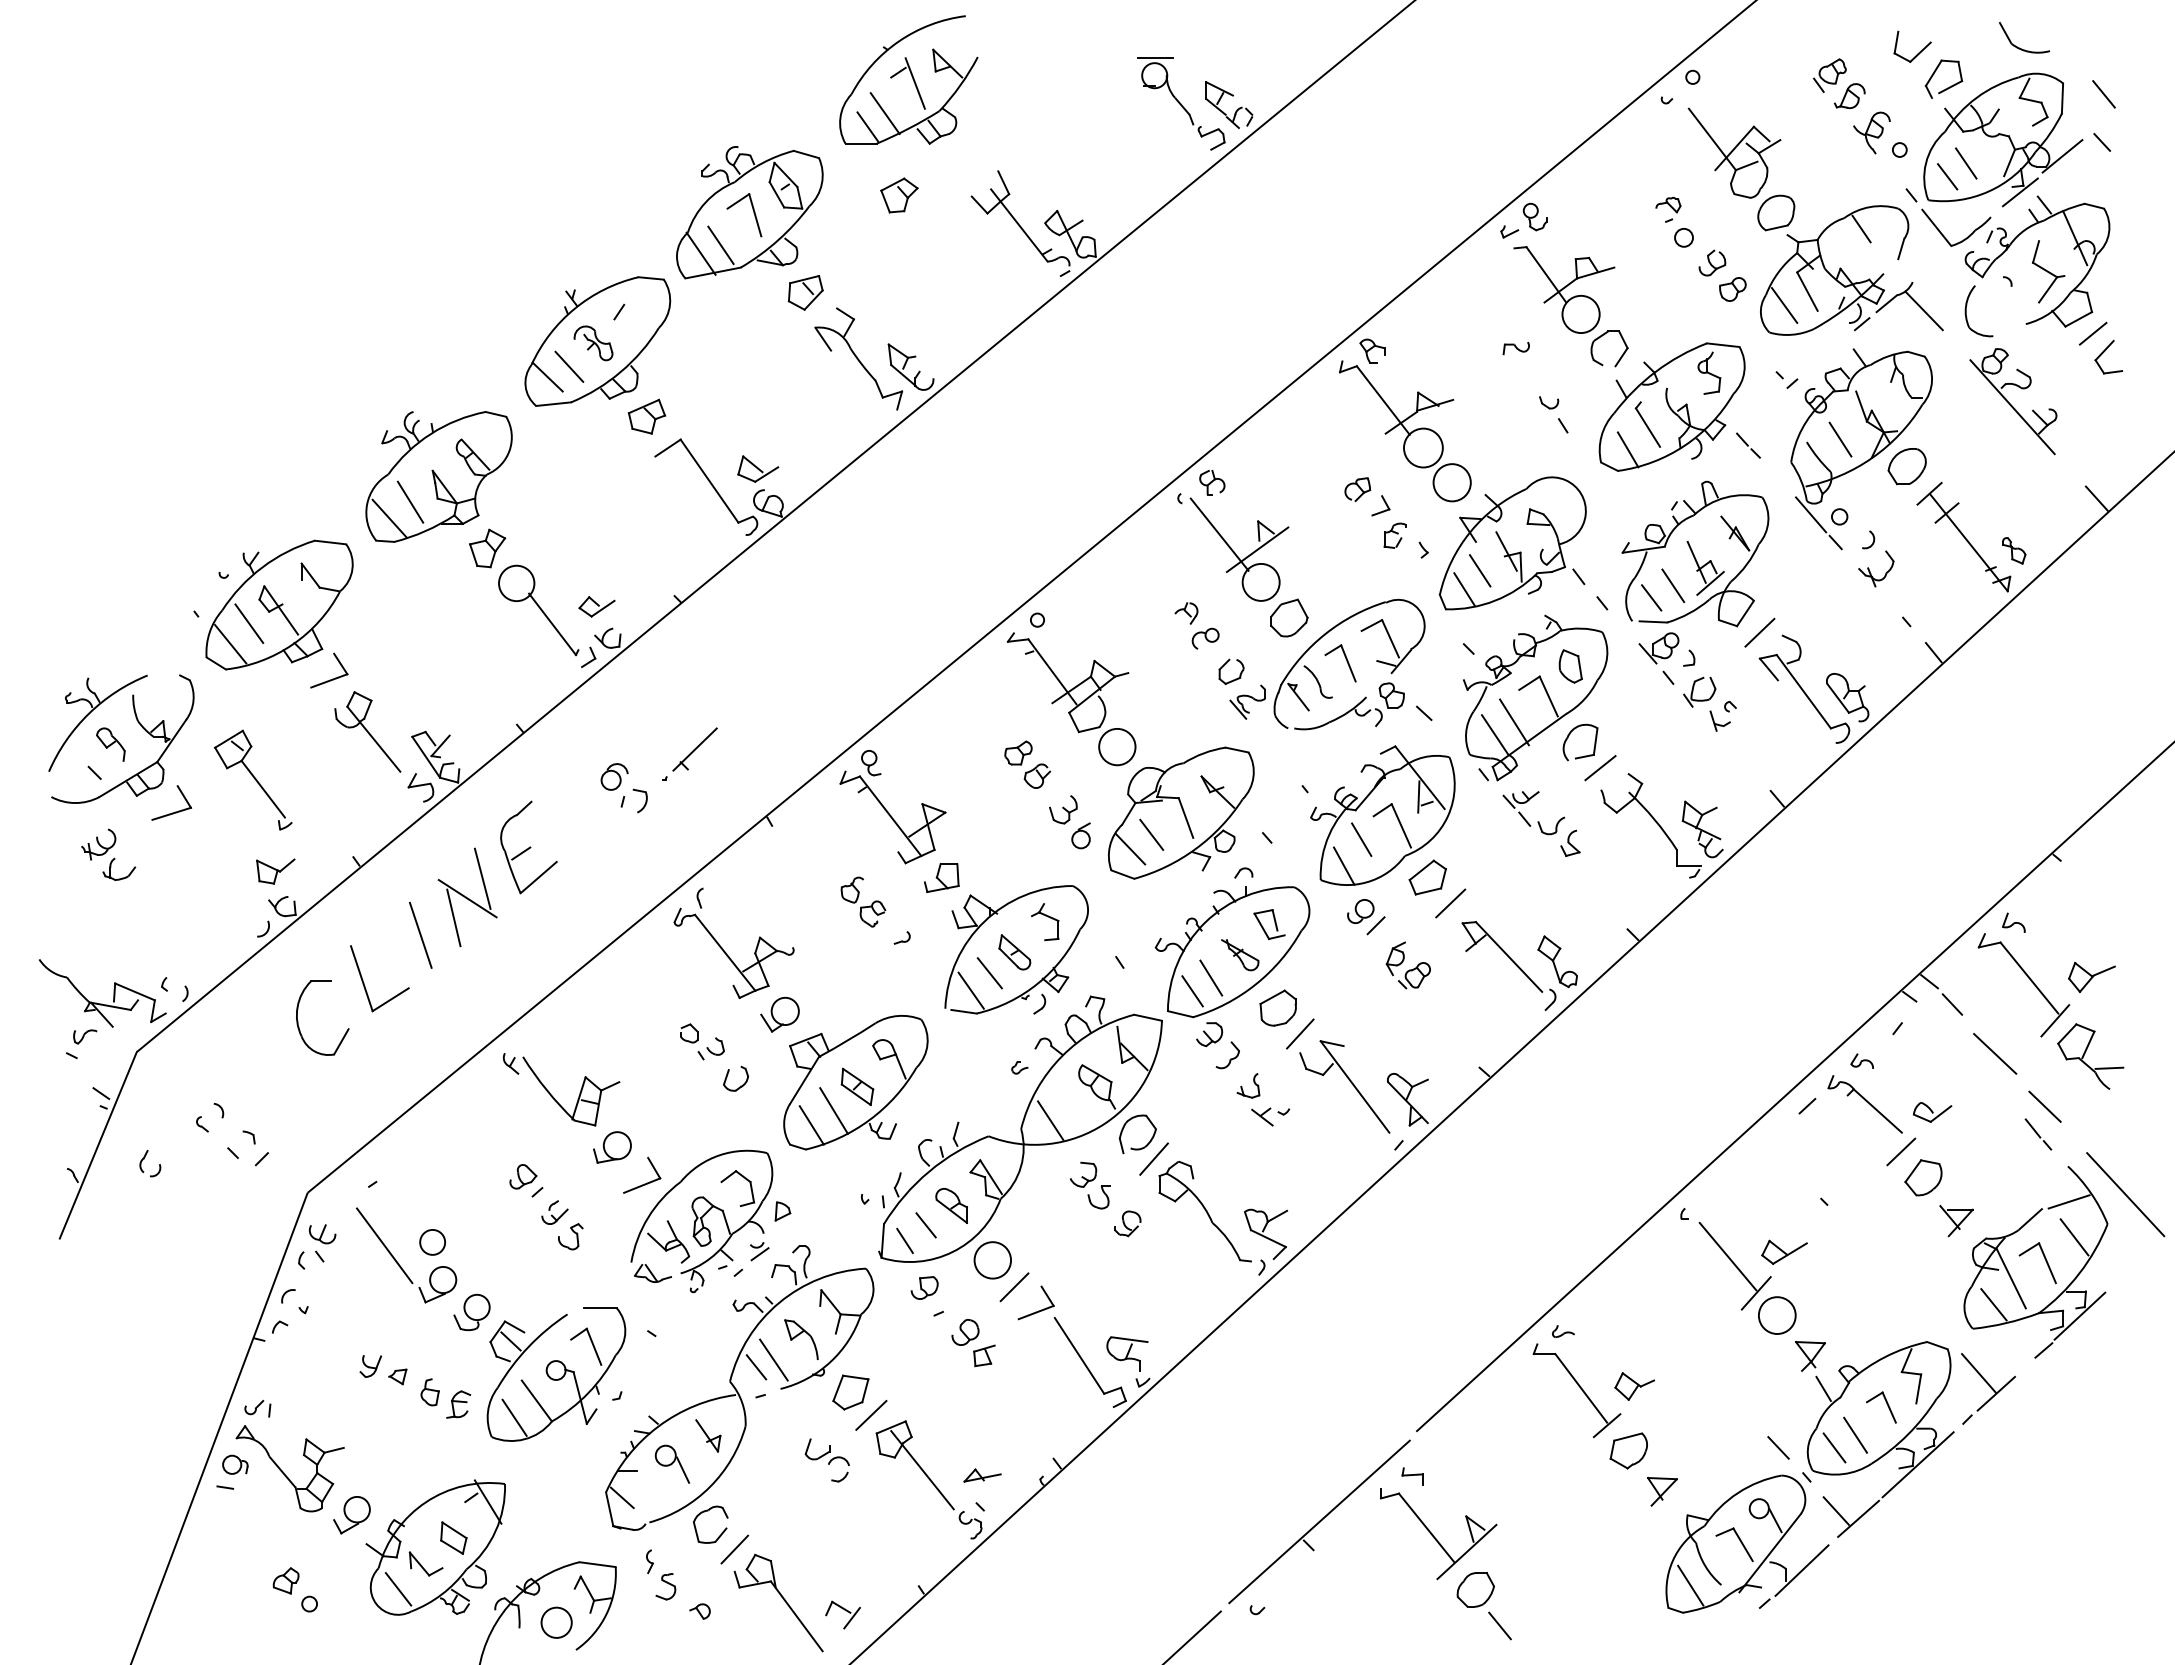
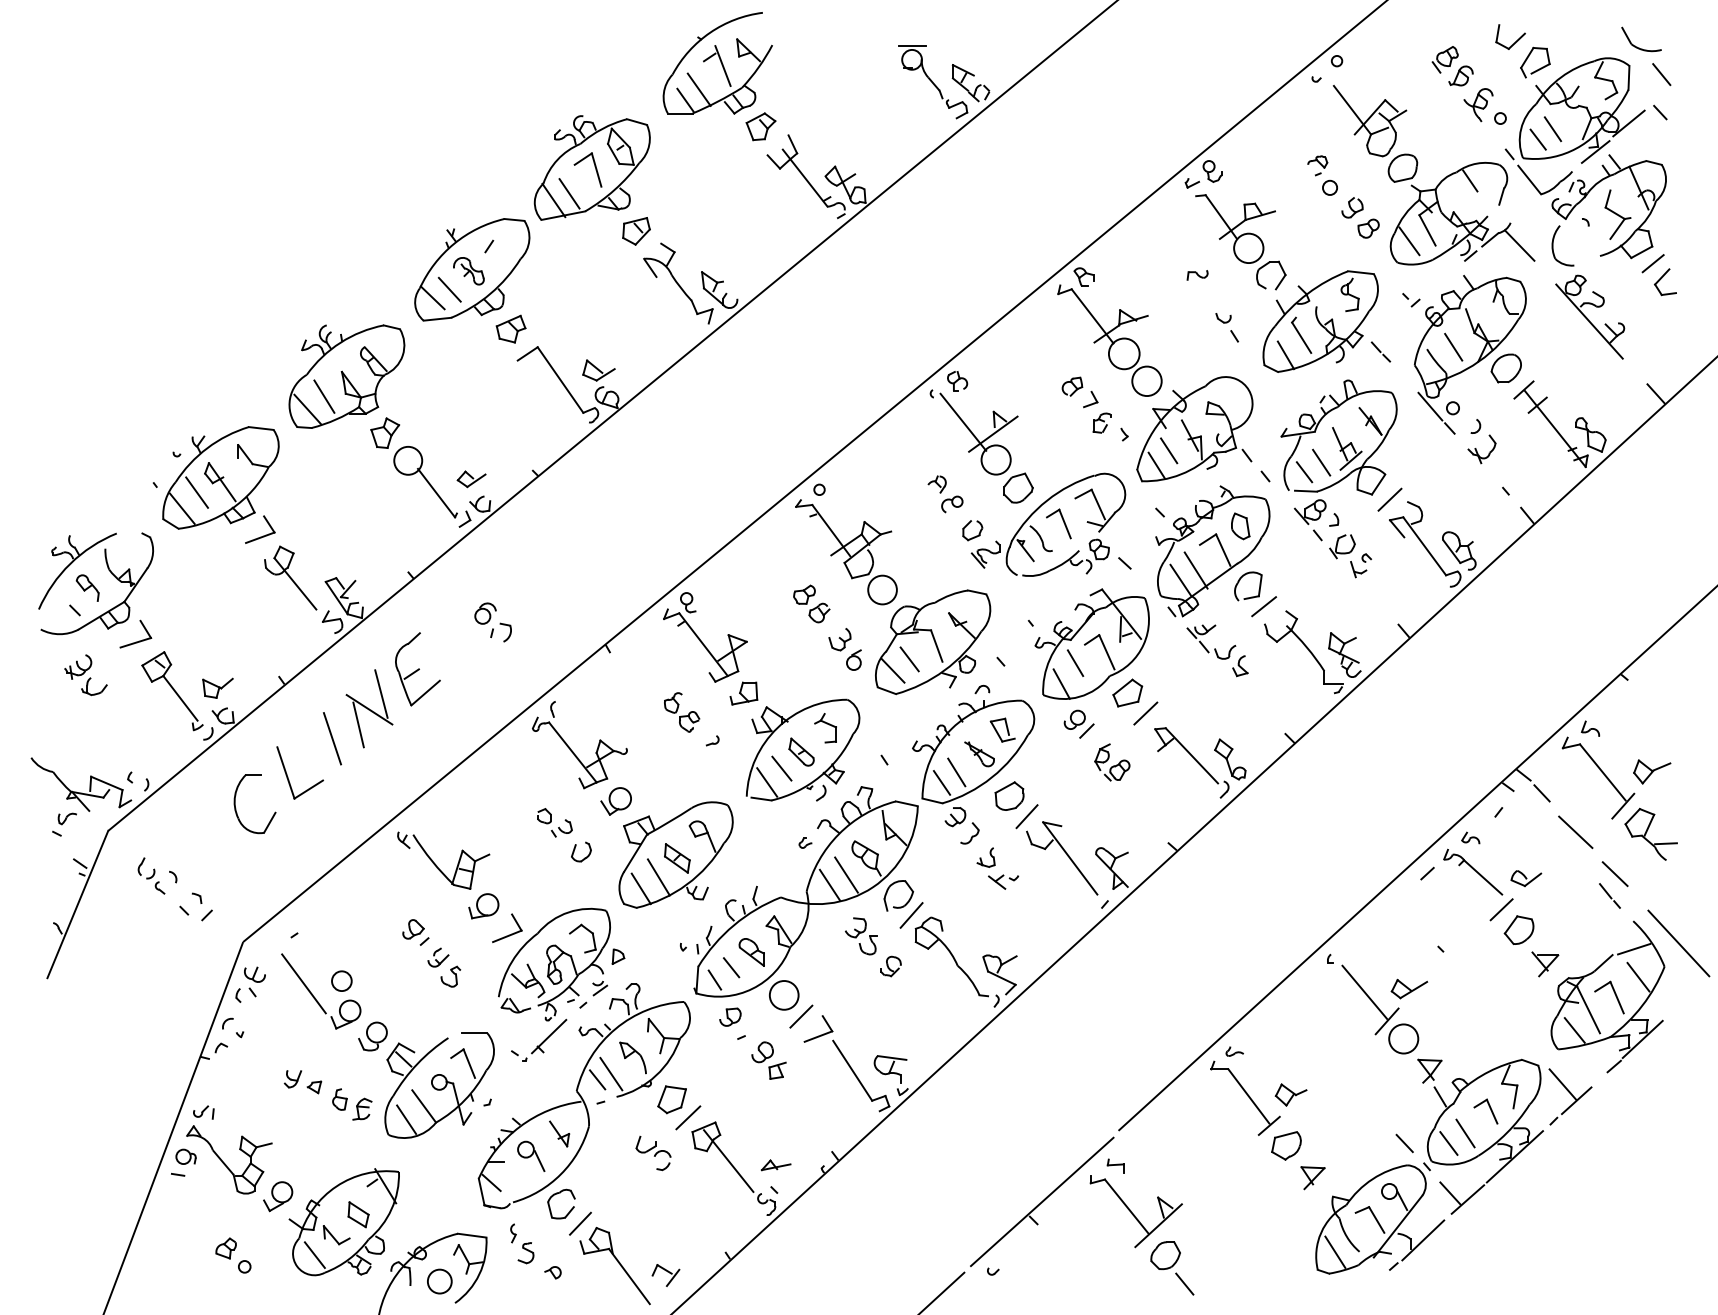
part: (2019, 47) -> (1637, 47), moved
part: (899, 195) -> (761, 126), moved
part: (2013, 550) -> (1590, 434), size x1.67
part: (689, 753) -> (544, 1039), moved
part: (253, 779) -> (172, 690), moved
line: (1071, 1107) -> (846, 874), added
part: (144, 1159) -> (141, 865), moved

